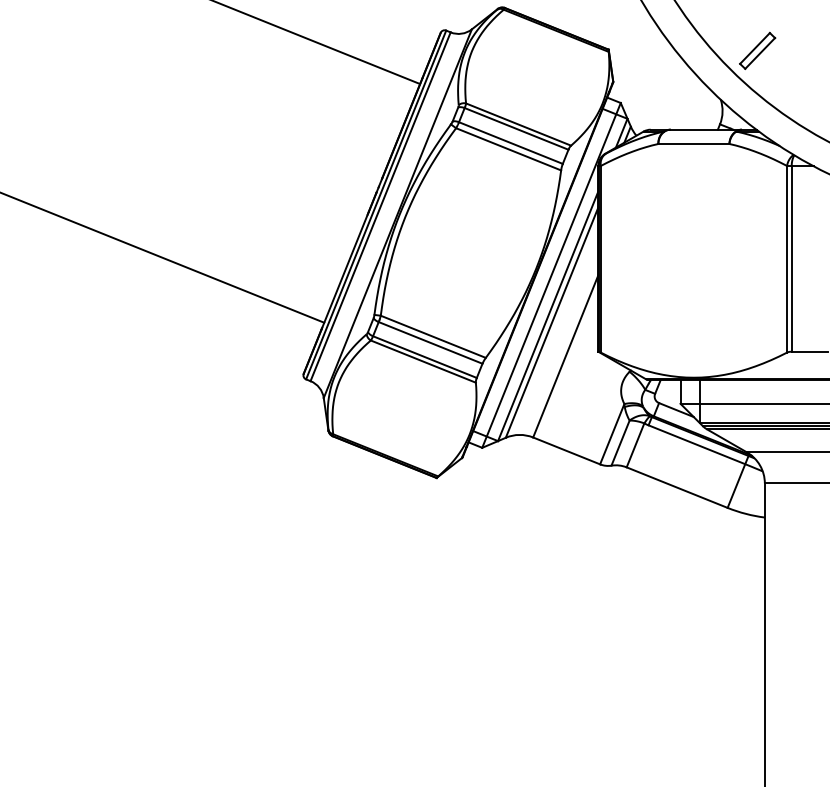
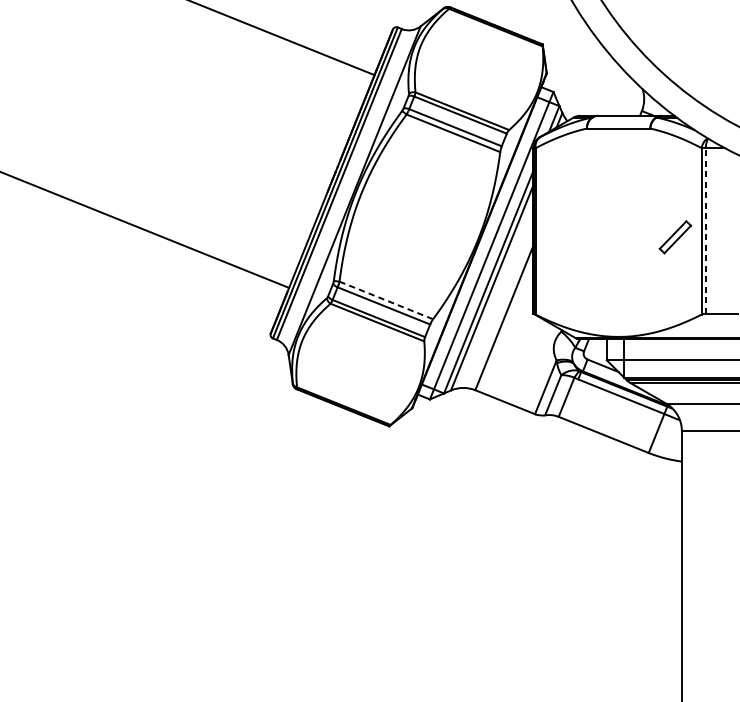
part: (757, 50) -> (675, 236), moved
line: (791, 258) -> (705, 230), solid -> dashed
line: (433, 336) -> (386, 300), solid -> dashed

